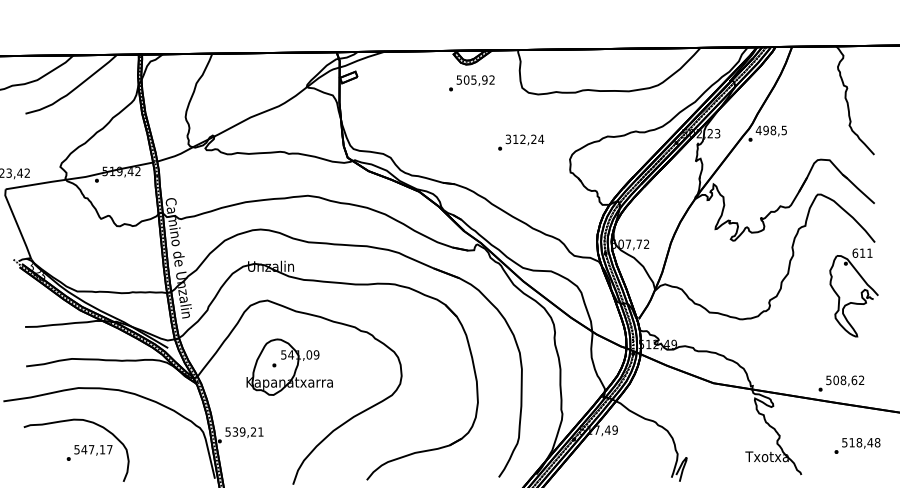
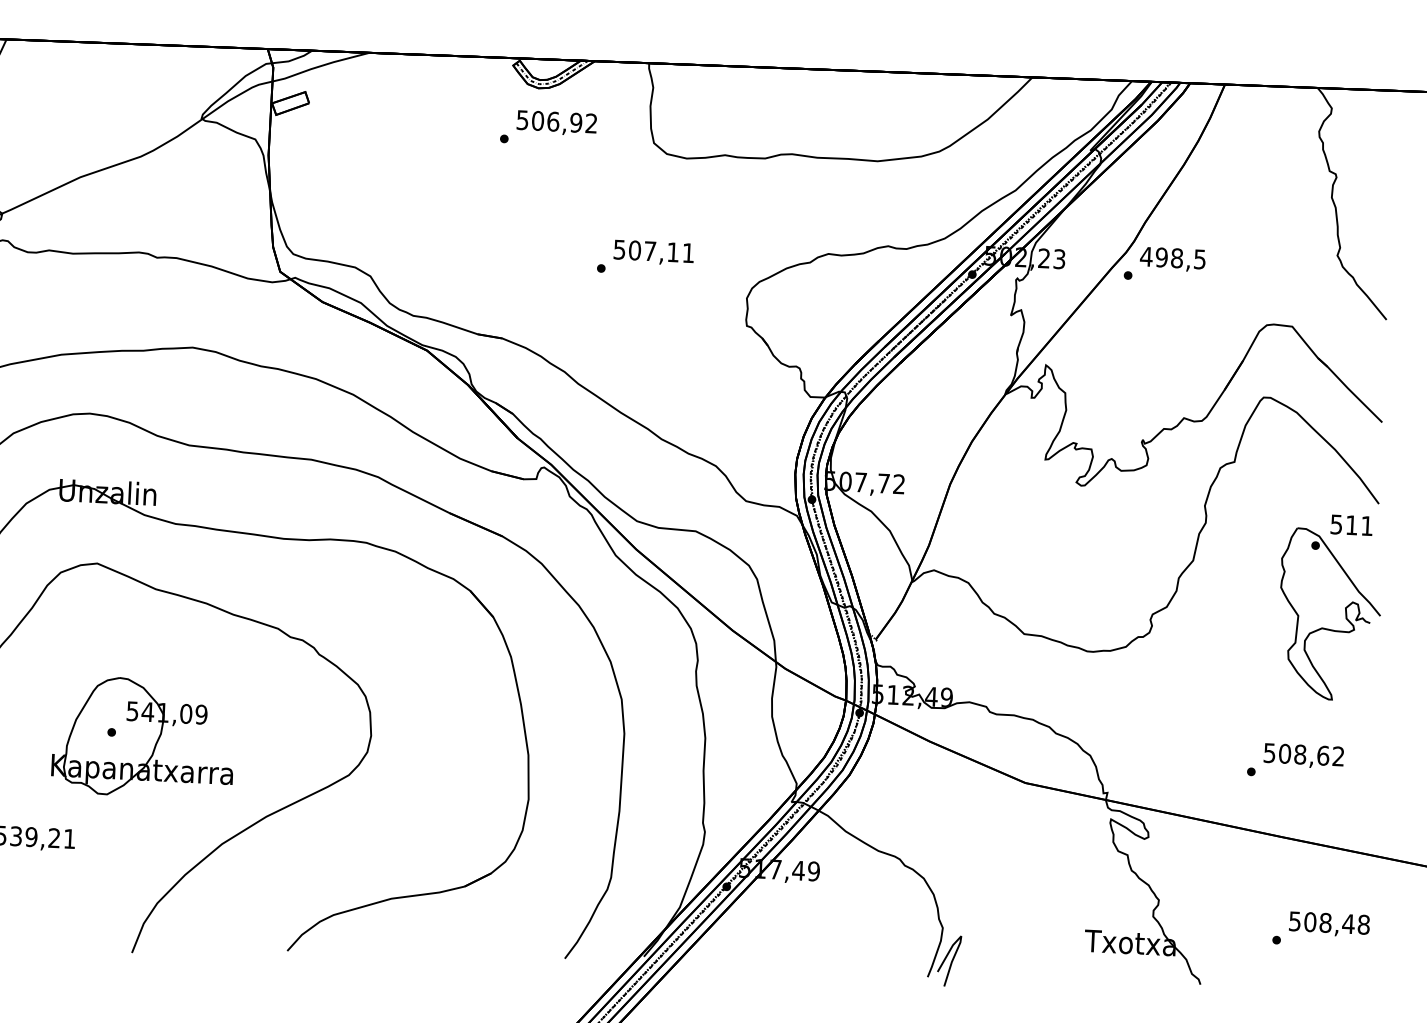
text: (473, 79) -> (552, 120), 505,92 -> 506,92
text: (525, 139) -> (655, 251), 312,24 -> 507,11
text: (855, 252) -> (1336, 523), 611 -> 511
part: (289, 366) -> (143, 736), moved
text: (841, 383) -> (1295, 760), moved
text: (851, 442) -> (1309, 921), 518,48 -> 508,48

